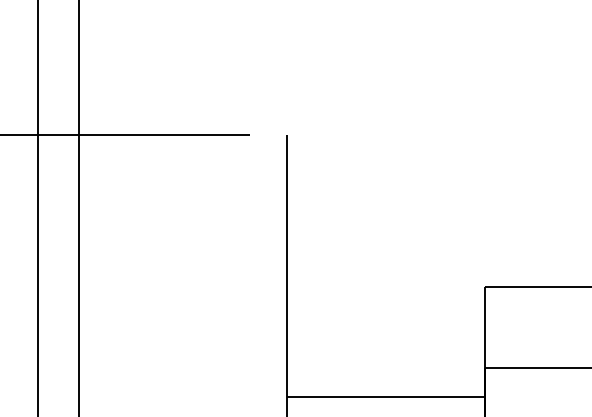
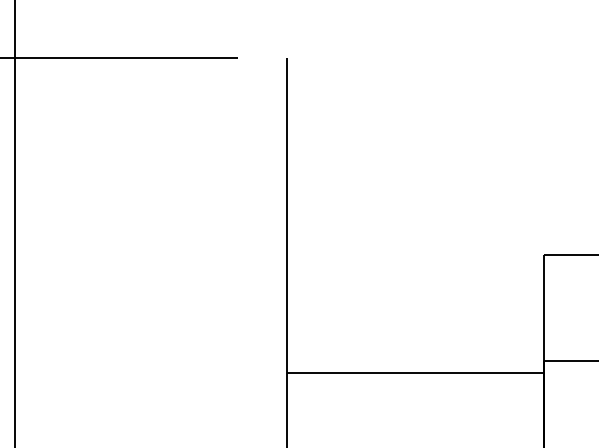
line: (385, 397) -> (414, 373), moved

